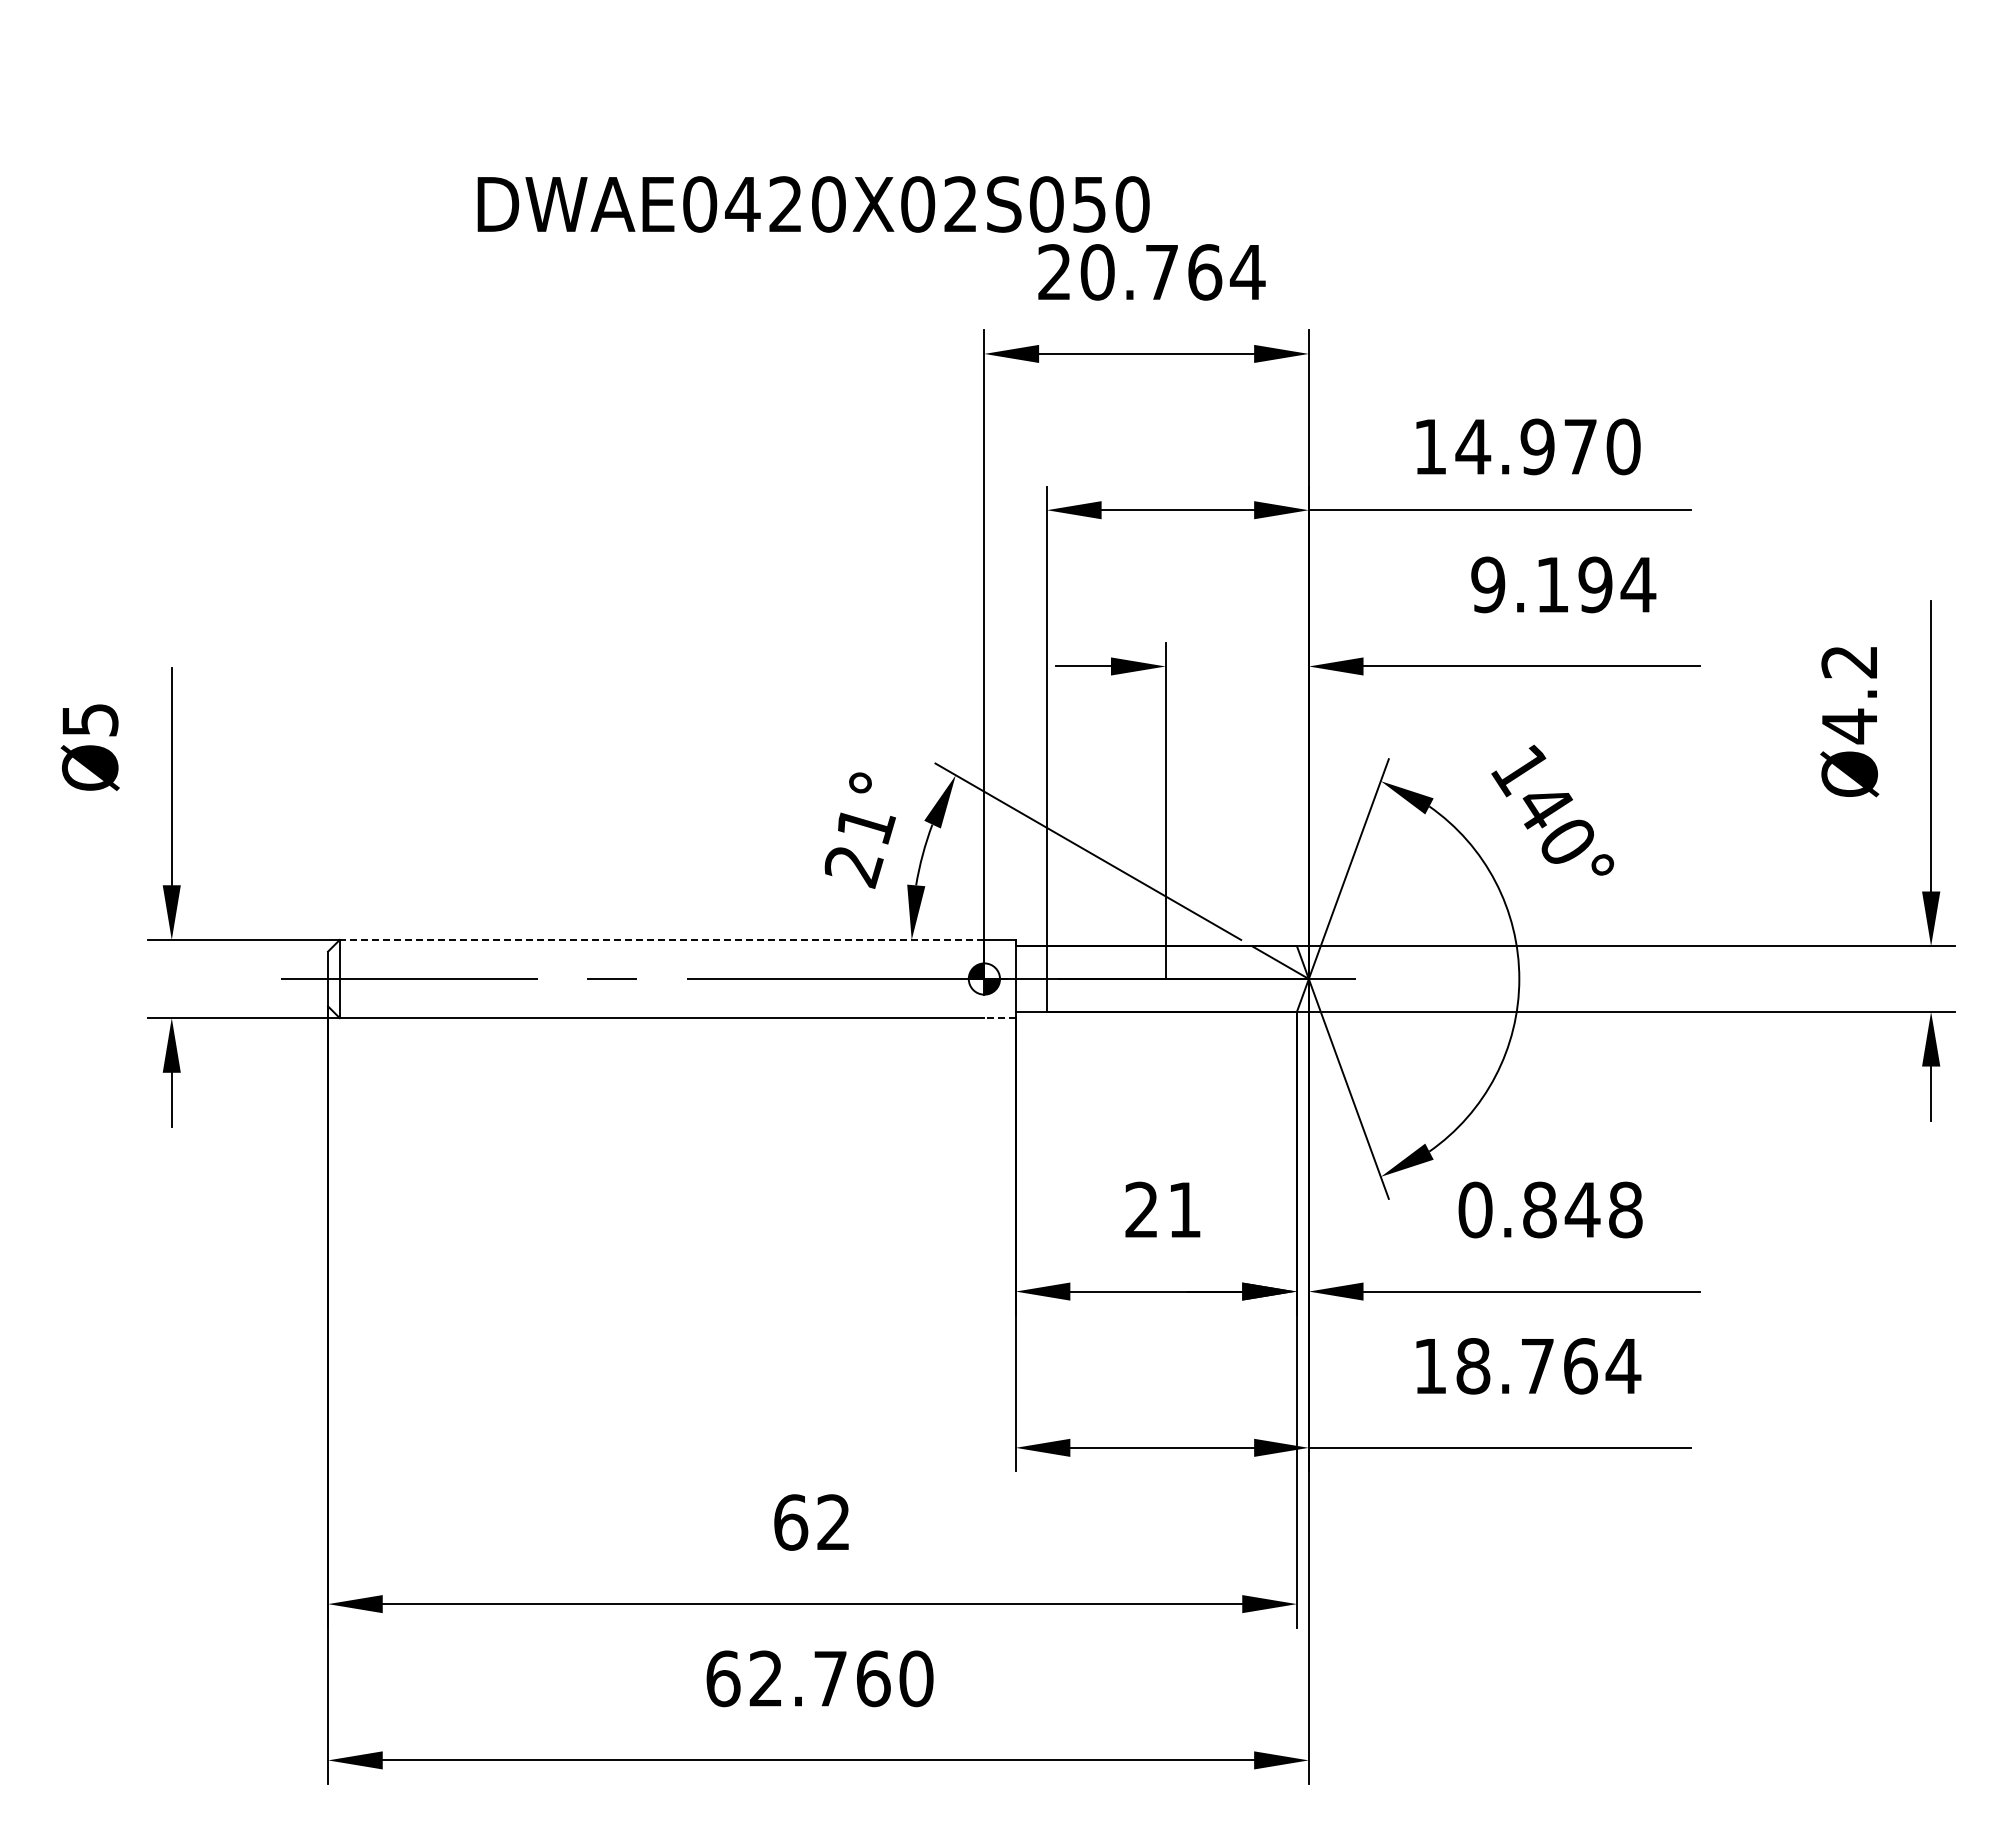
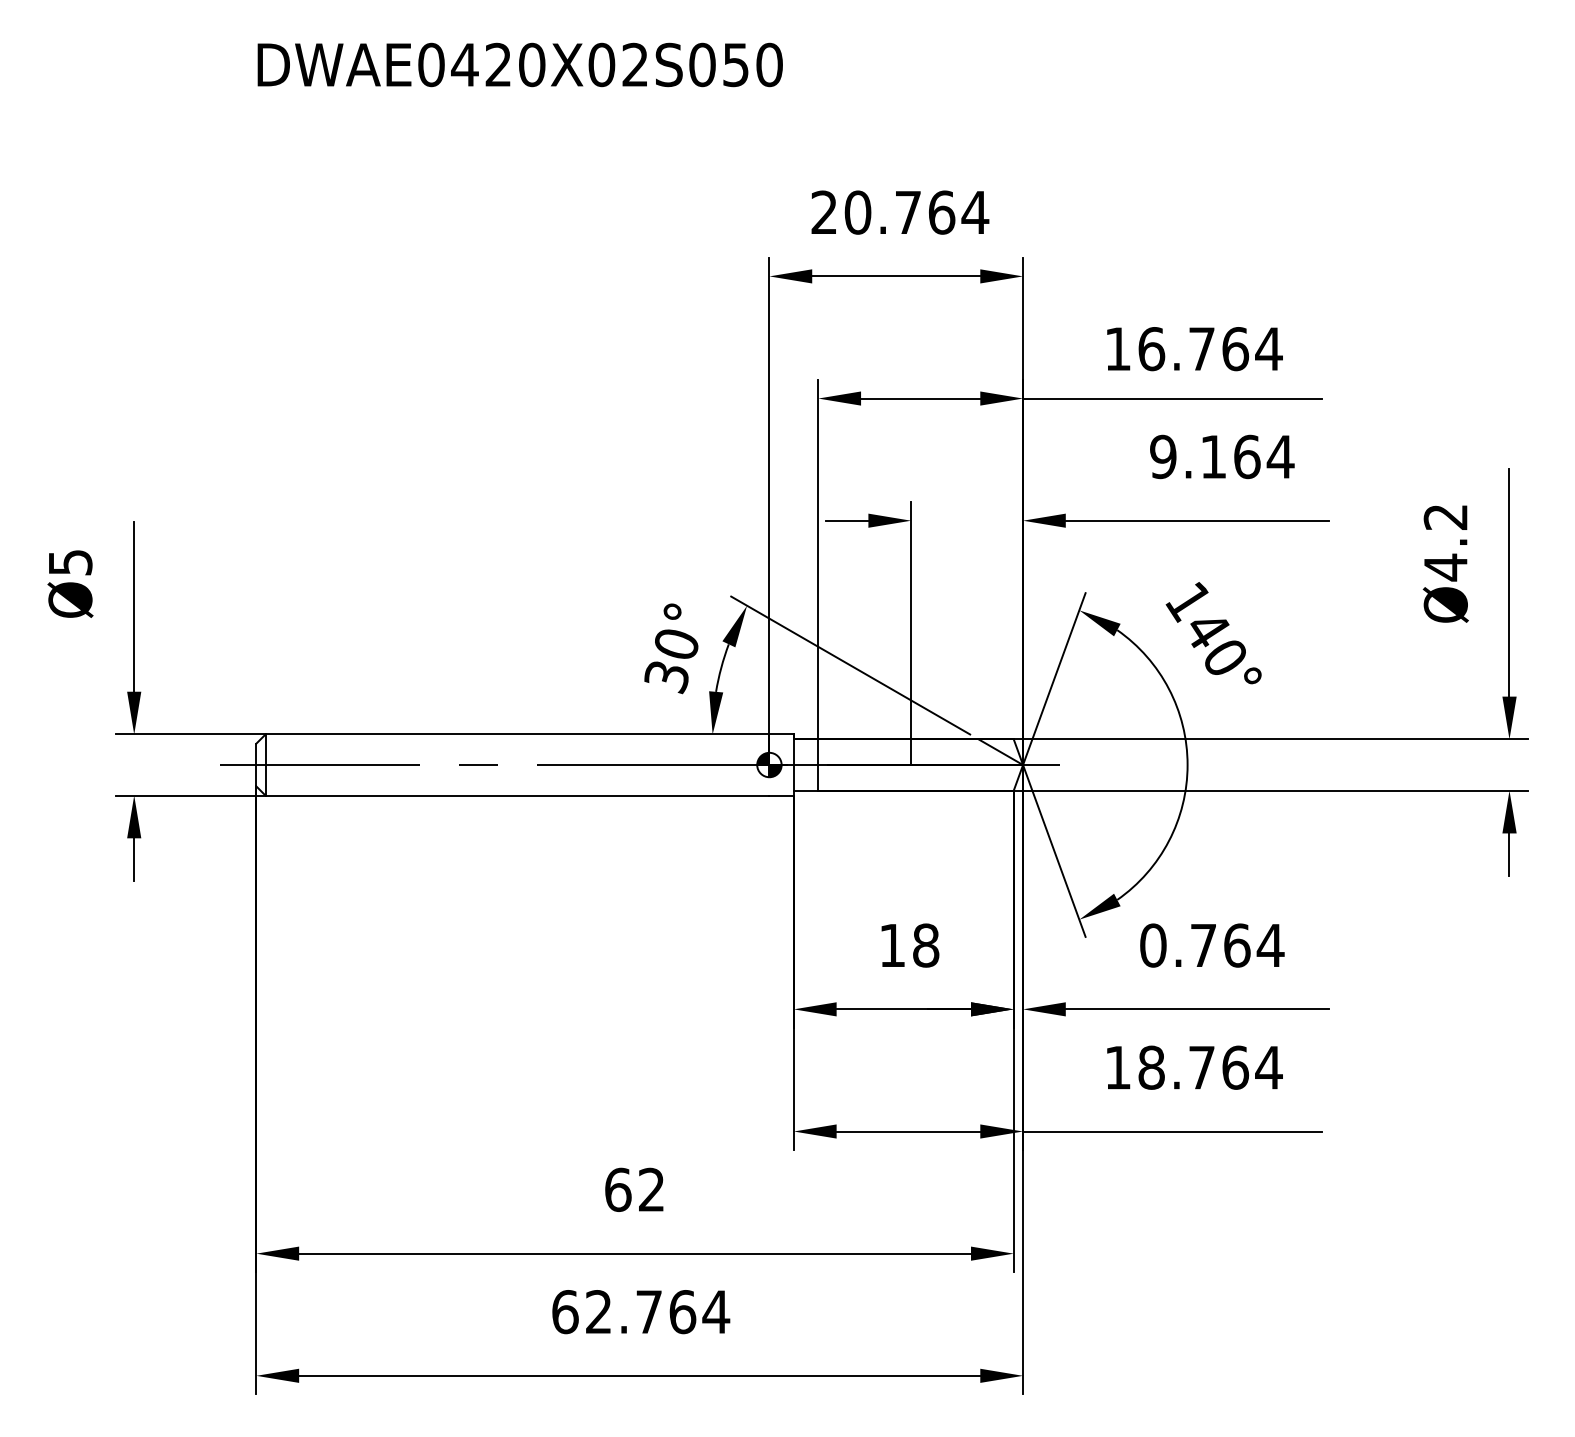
text: (813, 204) -> (520, 64), moved
text: (1548, 446) -> (1210, 348), 14.970 -> 16.764
text: (1595, 584) -> (1247, 456), 9.194 -> 9.164
text: (859, 846) -> (671, 661), 21° -> 30°
line: (661, 939) -> (517, 734), dashed -> solid
line: (1000, 1018) -> (782, 795), dashed -> solid
text: (1163, 1209) -> (909, 945), 21 -> 18
text: (1583, 1209) -> (1237, 945), 0.848 -> 0.764
text: (916, 1678) -> (716, 1311), 62.760 -> 62.764

